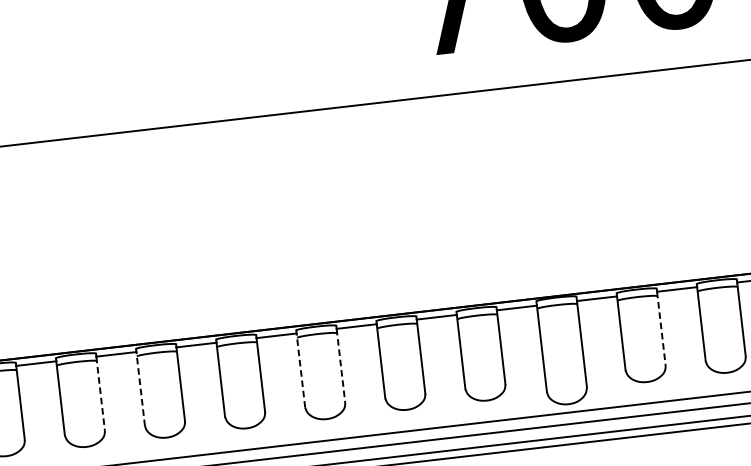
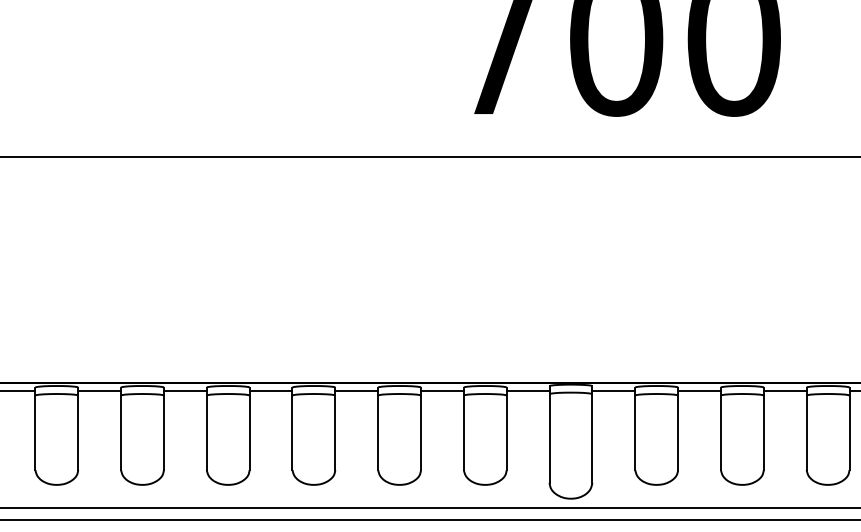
line: (661, 328) -> (678, 430), dashed -> solid
line: (341, 365) -> (335, 430), dashed -> solid
line: (300, 370) -> (292, 430), dashed -> solid
line: (141, 389) -> (121, 430), dashed -> solid
line: (100, 393) -> (78, 430), dashed -> solid

